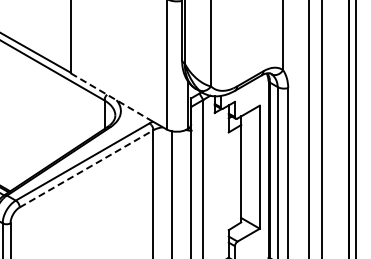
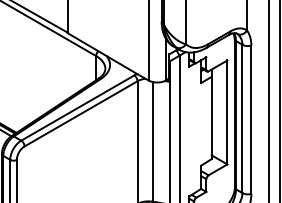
line: (112, 97) -> (102, 53), dashed -> solid
line: (87, 168) -> (81, 113), dashed -> solid

